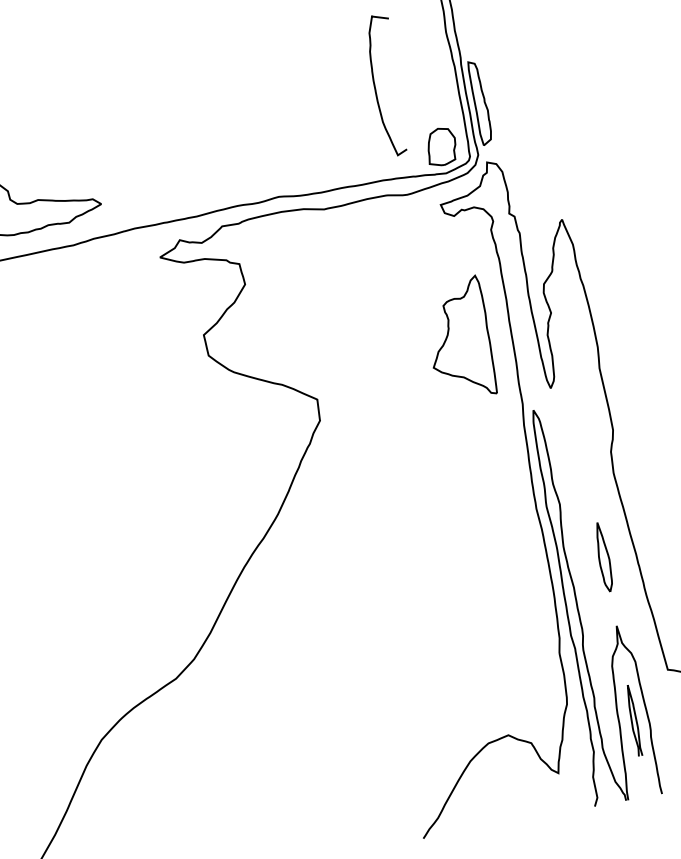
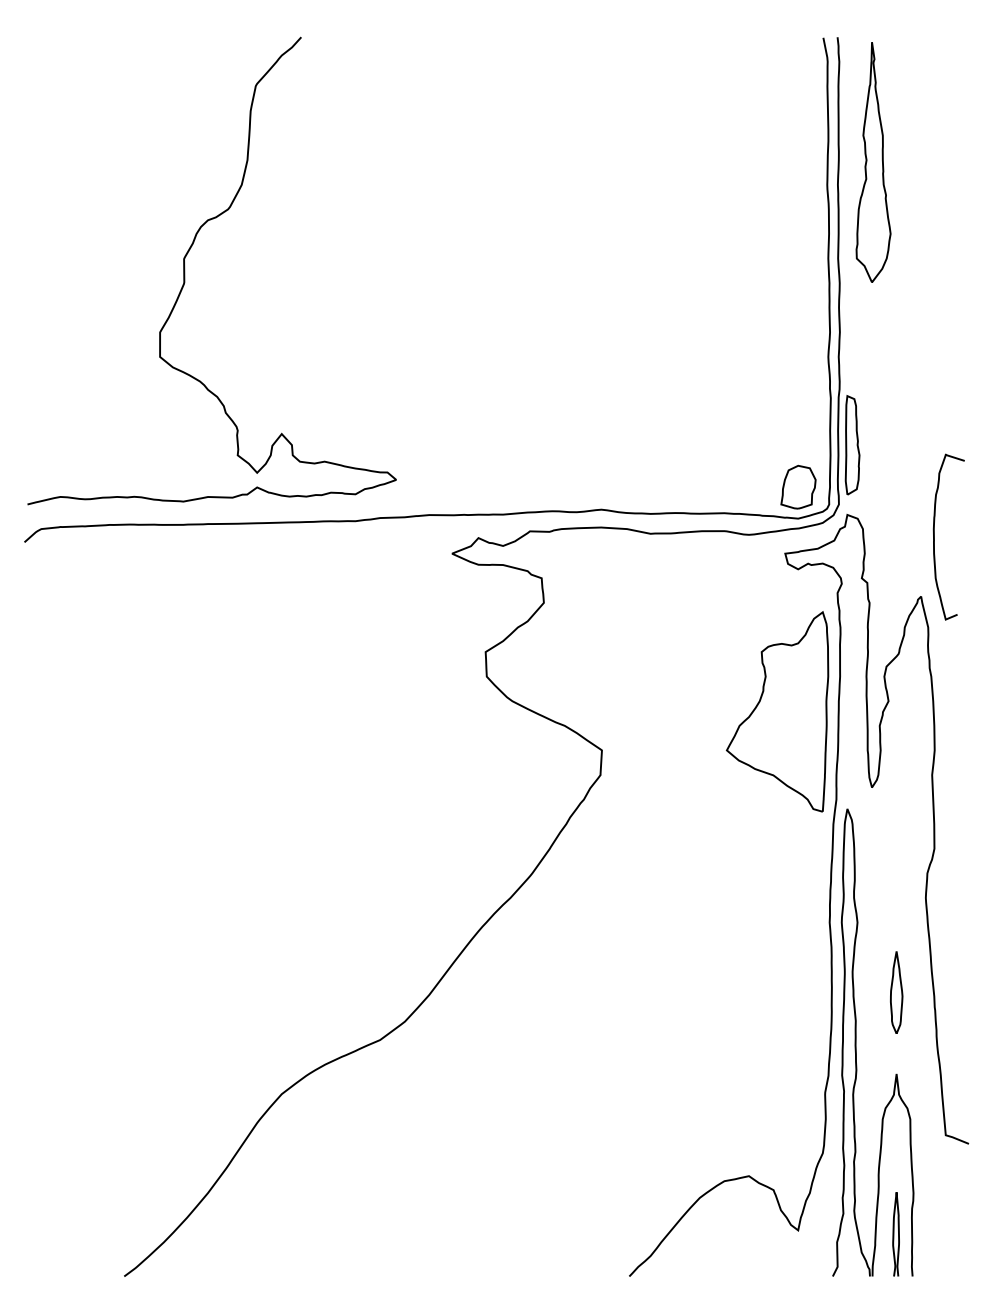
curve: (375, 87) -> (934, 536), moved
part: (459, 339) -> (777, 711), size x1.43
curve: (632, 721) -> (894, 1234), moved

